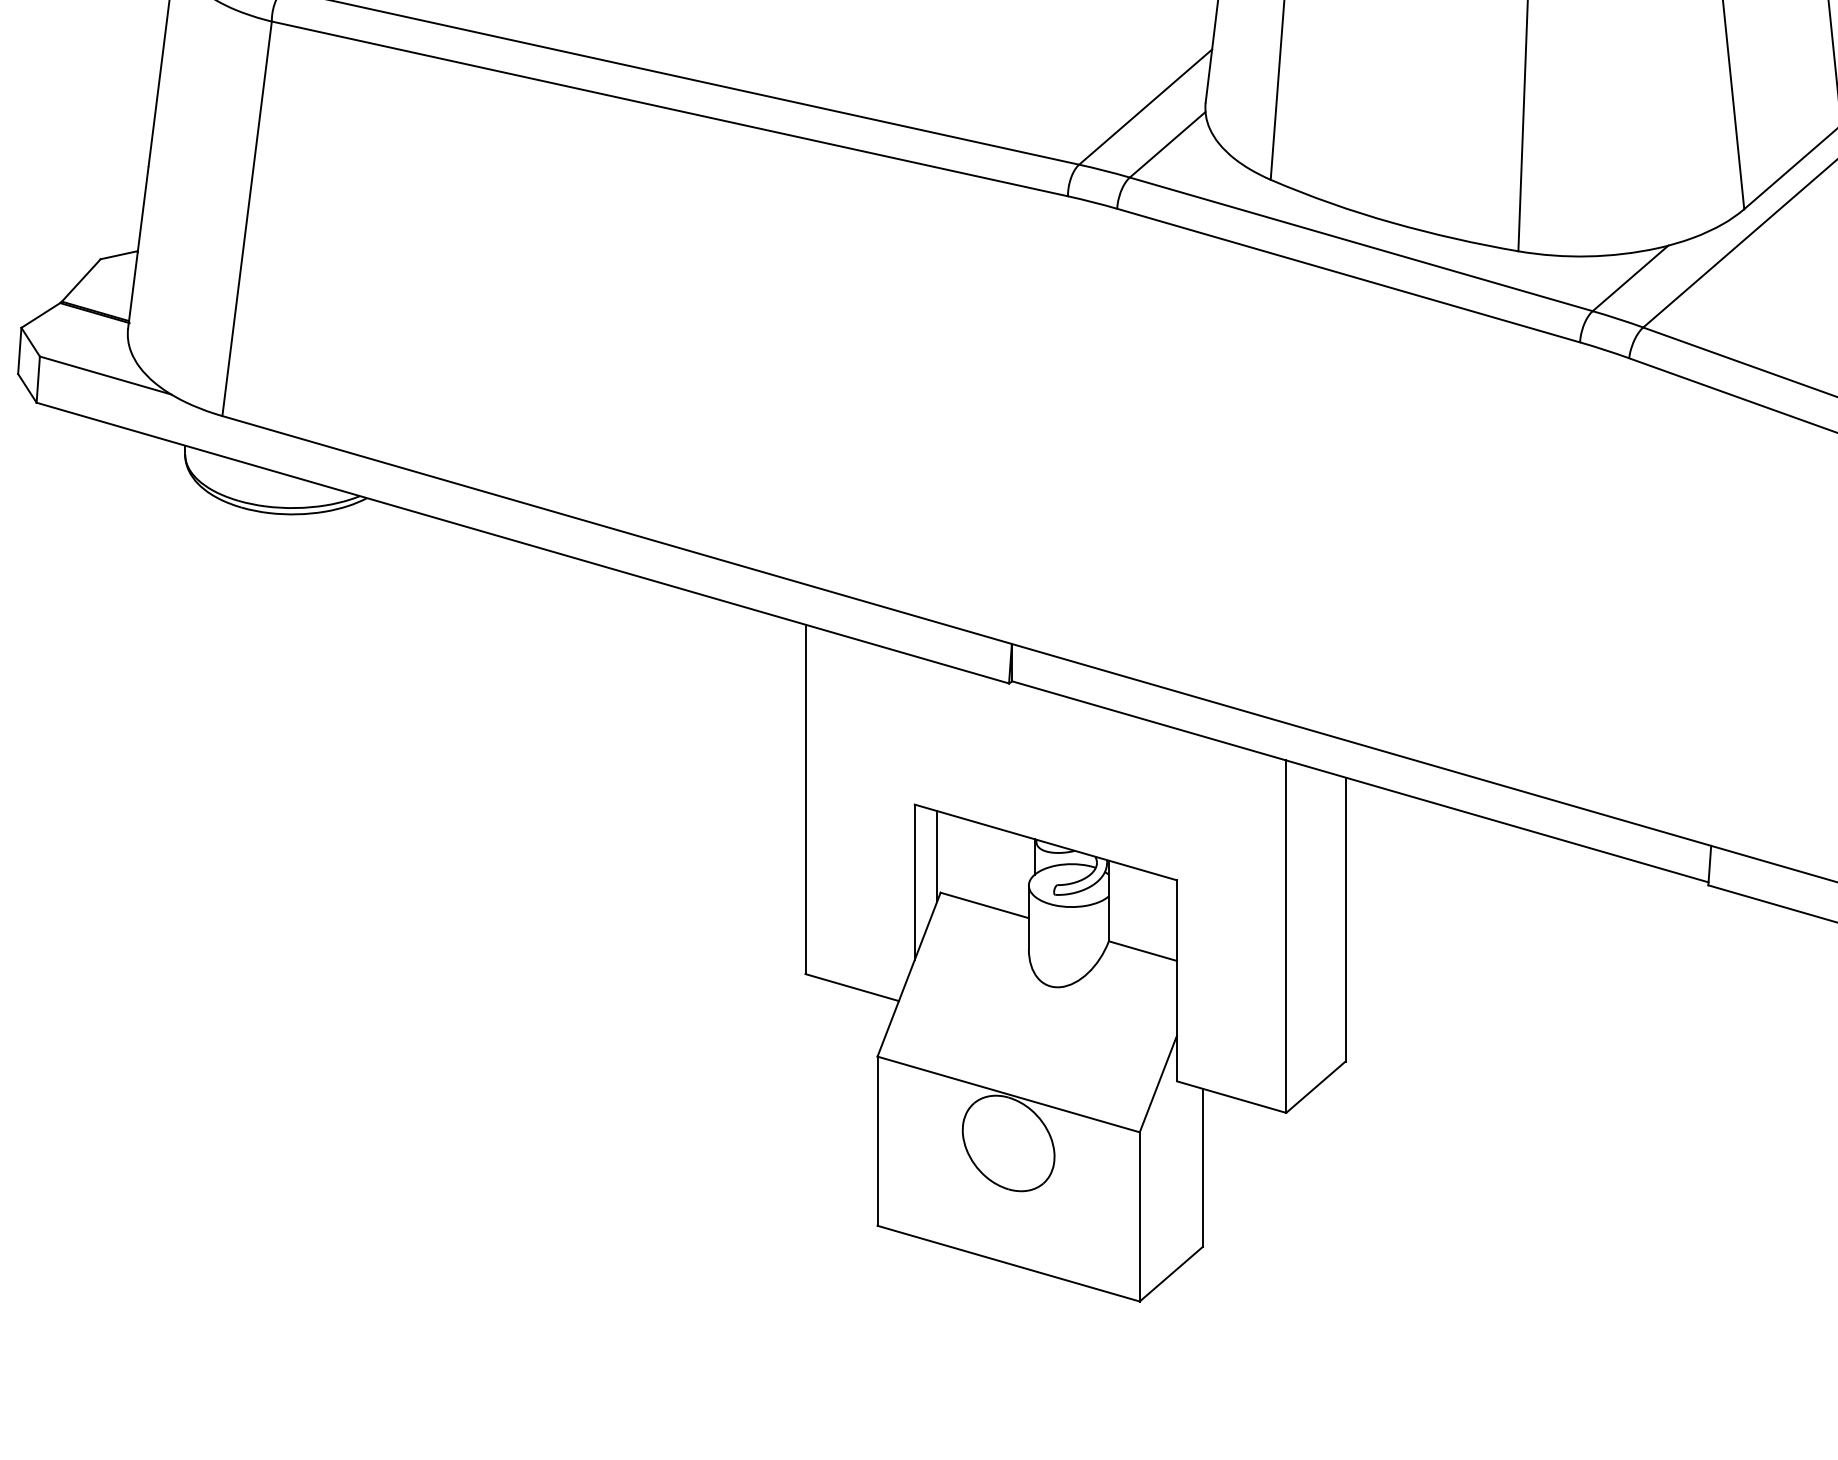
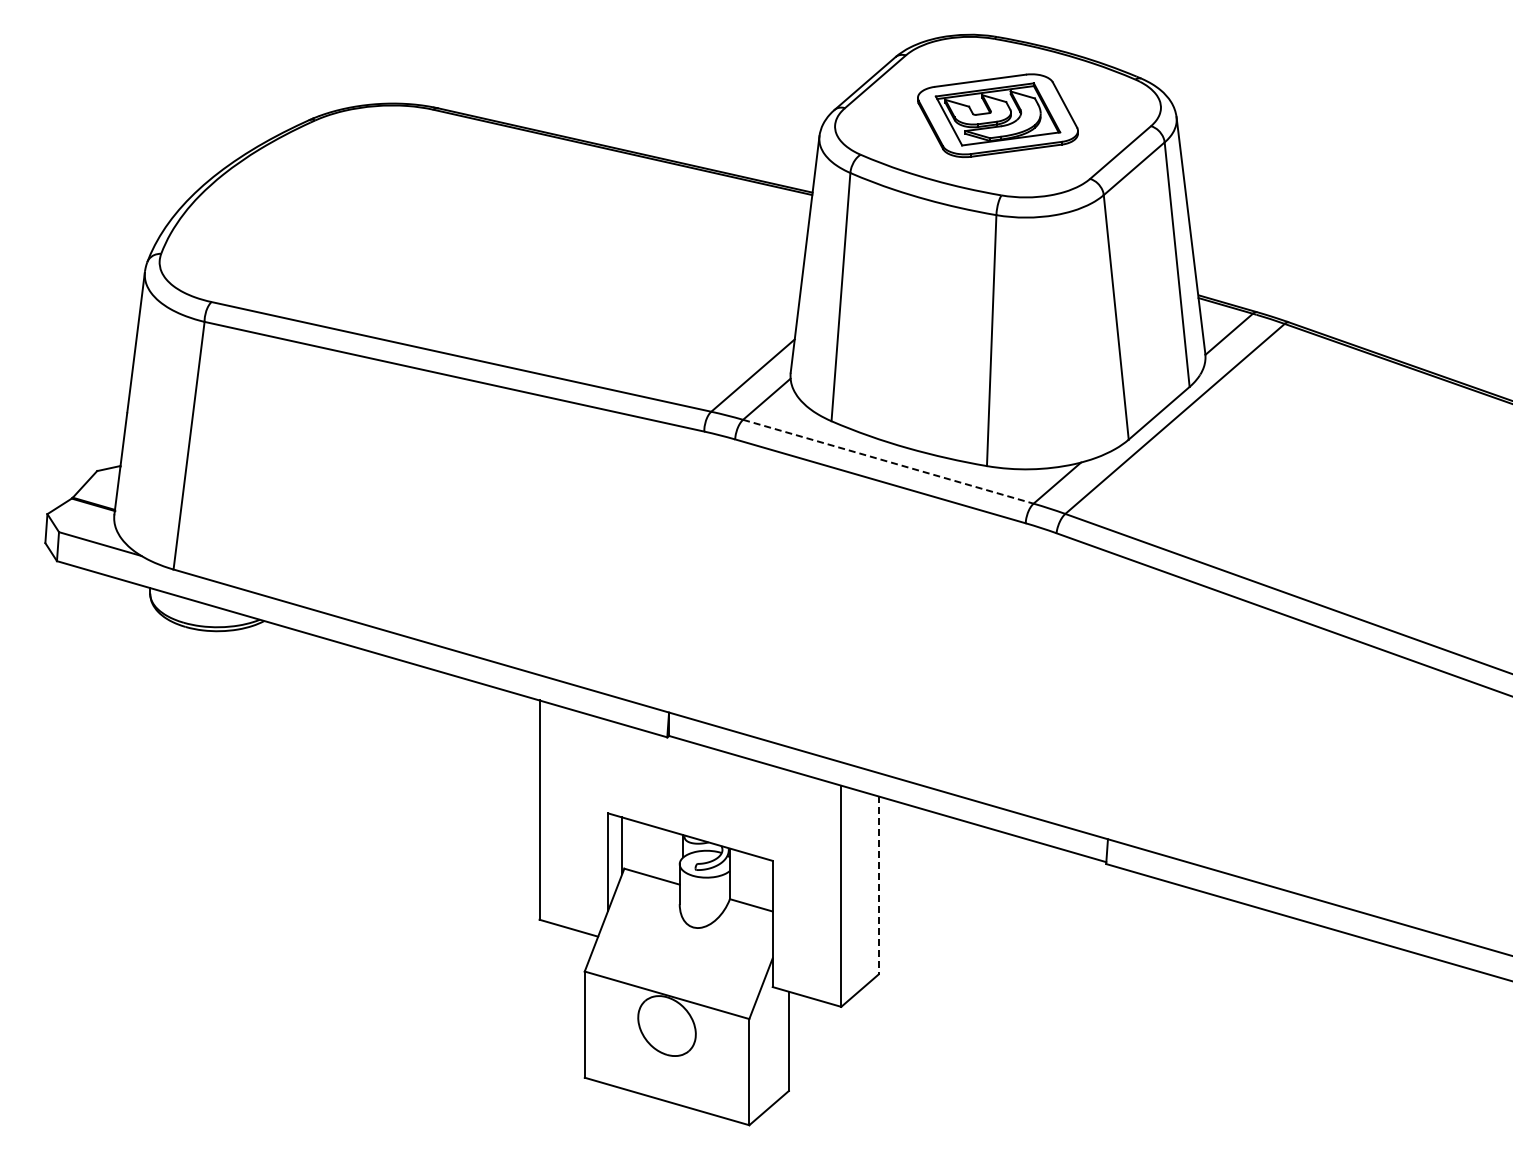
line: (1361, 243) -> (888, 461), solid -> dashed
line: (1345, 921) -> (878, 886), solid -> dashed

